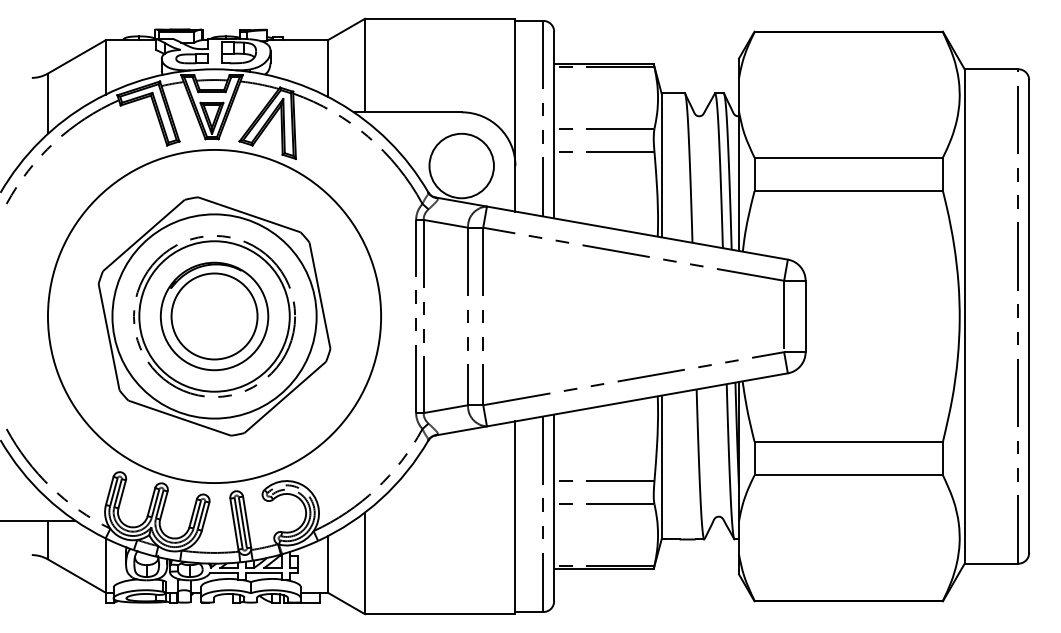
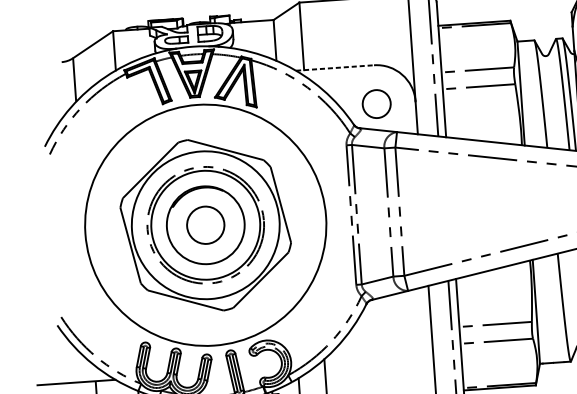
line: (407, 112) -> (334, 68), solid -> dashed
circle: (461, 165) -> (376, 103), size x0.6
circle: (214, 316) -> (205, 225), size x0.6

